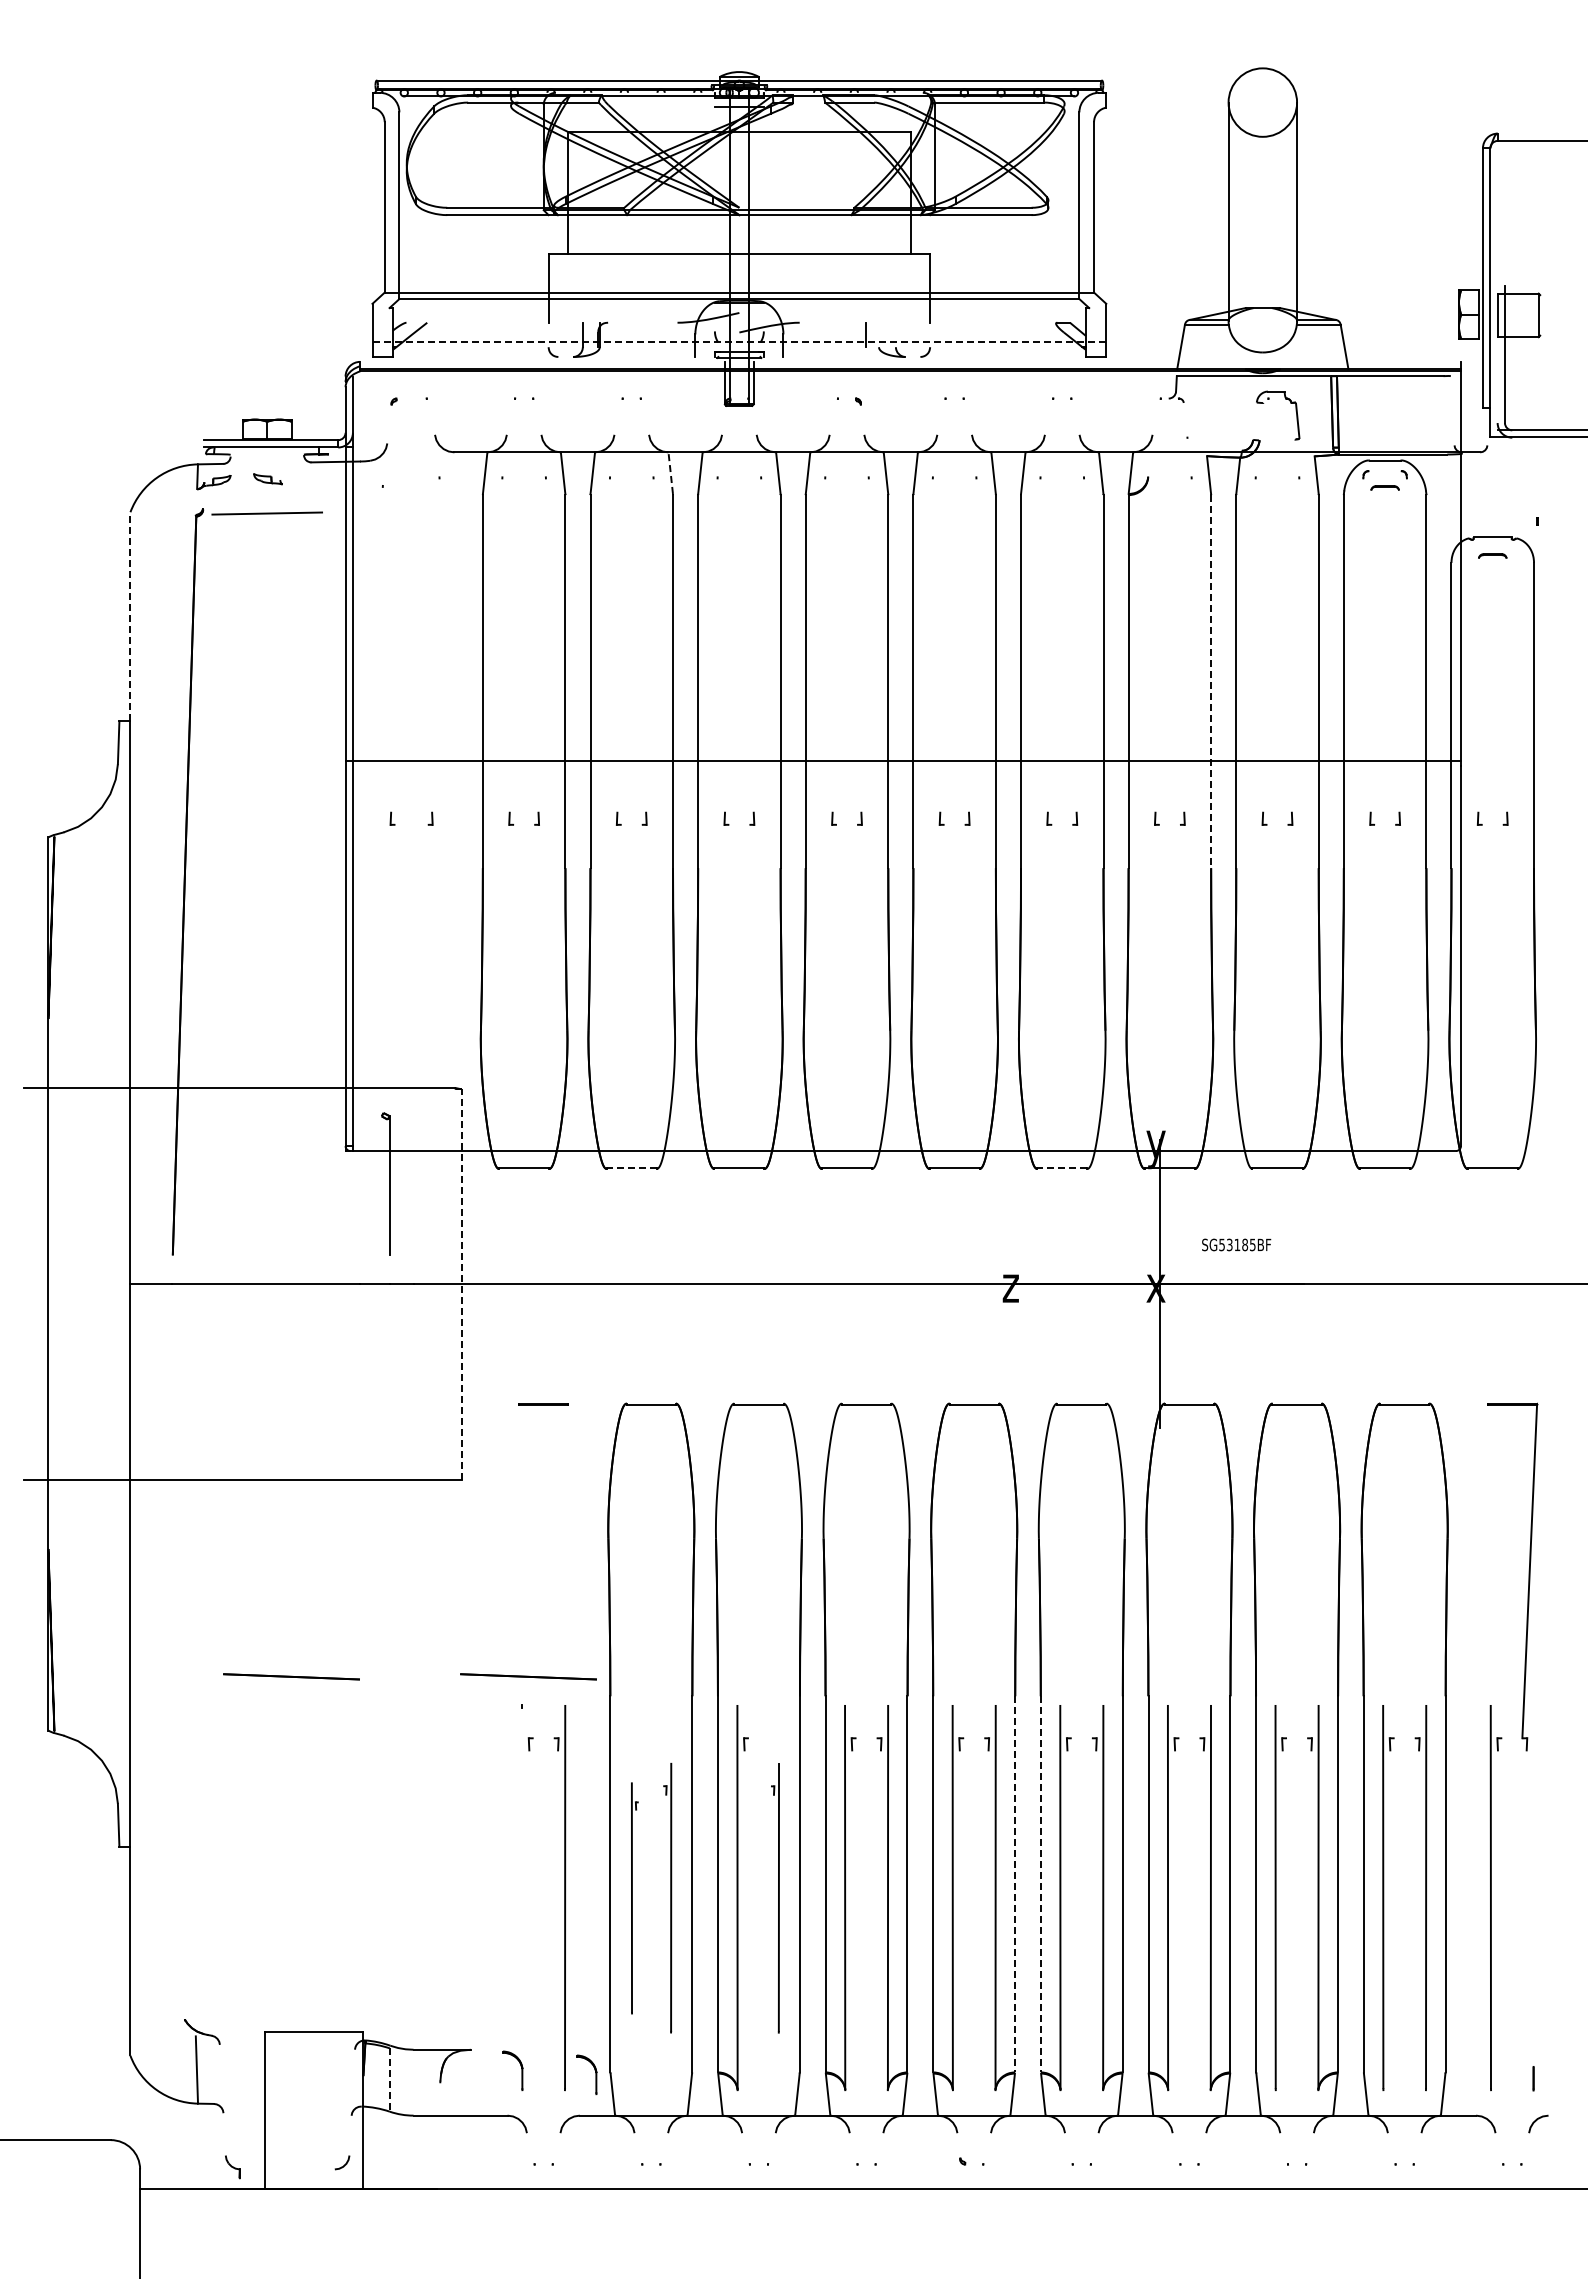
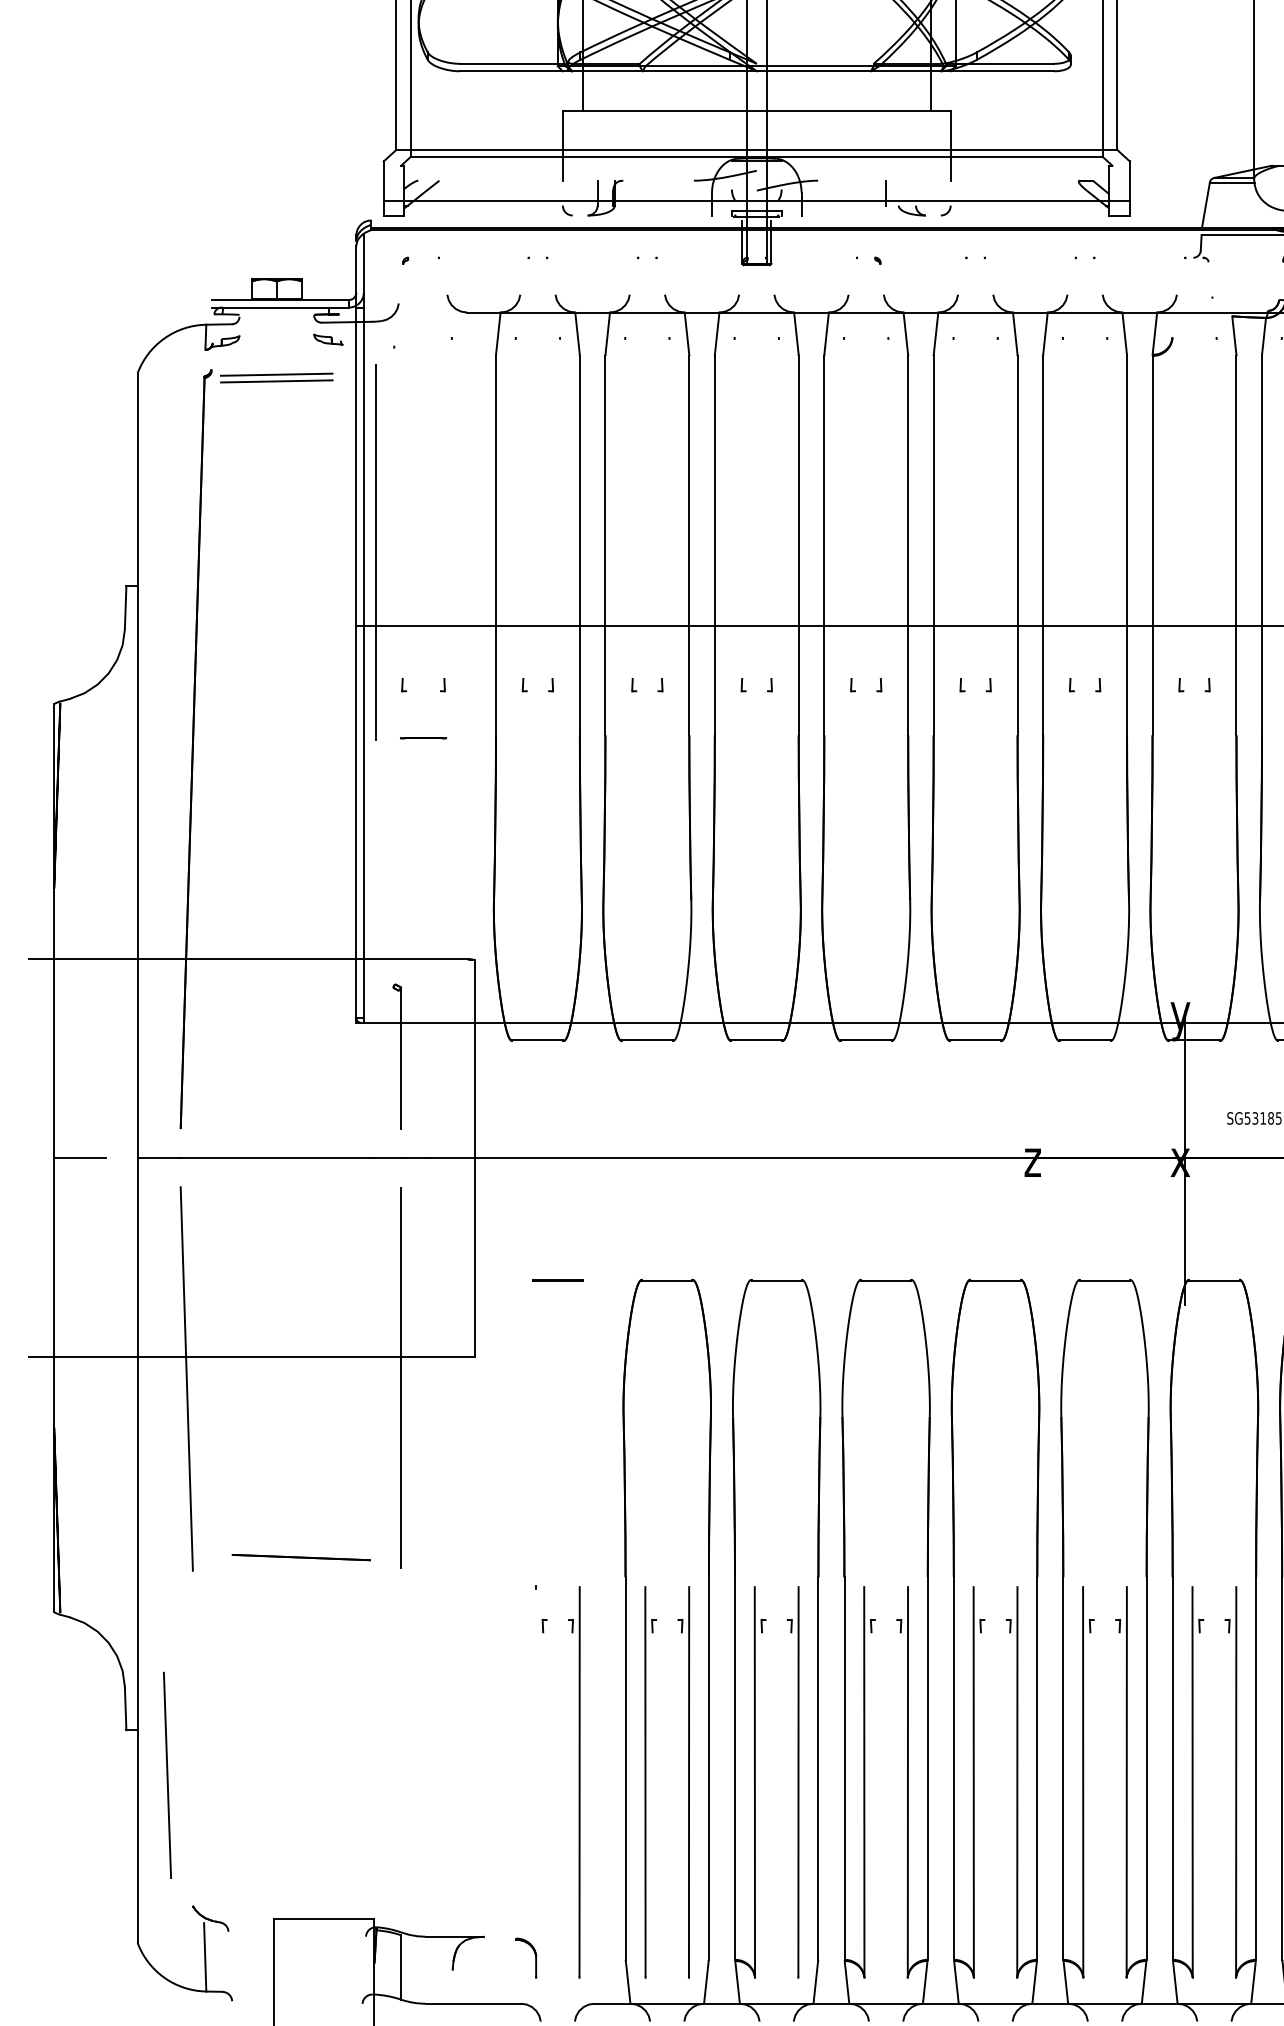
line: (739, 342) -> (756, 200), dashed -> solid
line: (670, 473) -> (686, 334), dashed -> solid
part: (267, 479) -> (327, 340), moved
line: (267, 520) -> (276, 381), added
line: (130, 616) -> (137, 479), dashed -> solid
line: (1211, 681) -> (1236, 545), dashed -> solid
line: (364, 687) -> (375, 551), added
line: (411, 871) -> (423, 738), added
line: (631, 1167) -> (647, 1039), dashed -> solid
line: (1061, 1167) -> (1084, 1039), dashed -> solid
line: (461, 1283) -> (474, 1157), dashed -> solid
line: (73, 1284) -> (79, 1158), added
line: (389, 1499) -> (401, 1377), added
line: (178, 1500) -> (186, 1378), added
line: (528, 1676) -> (542, 1557), removed
line: (1015, 1884) -> (1037, 1768), dashed -> solid
line: (1040, 1884) -> (1062, 1768), dashed -> solid
line: (159, 1890) -> (167, 1774), added
part: (667, 1897) -> (683, 1781), size x1.43
part: (634, 1898) -> (650, 1782), size x1.67
part: (775, 1898) -> (793, 1782), size x1.43
part: (594, 2070) -> (609, 1957), removed
line: (389, 2080) -> (401, 1967), dashed -> solid

